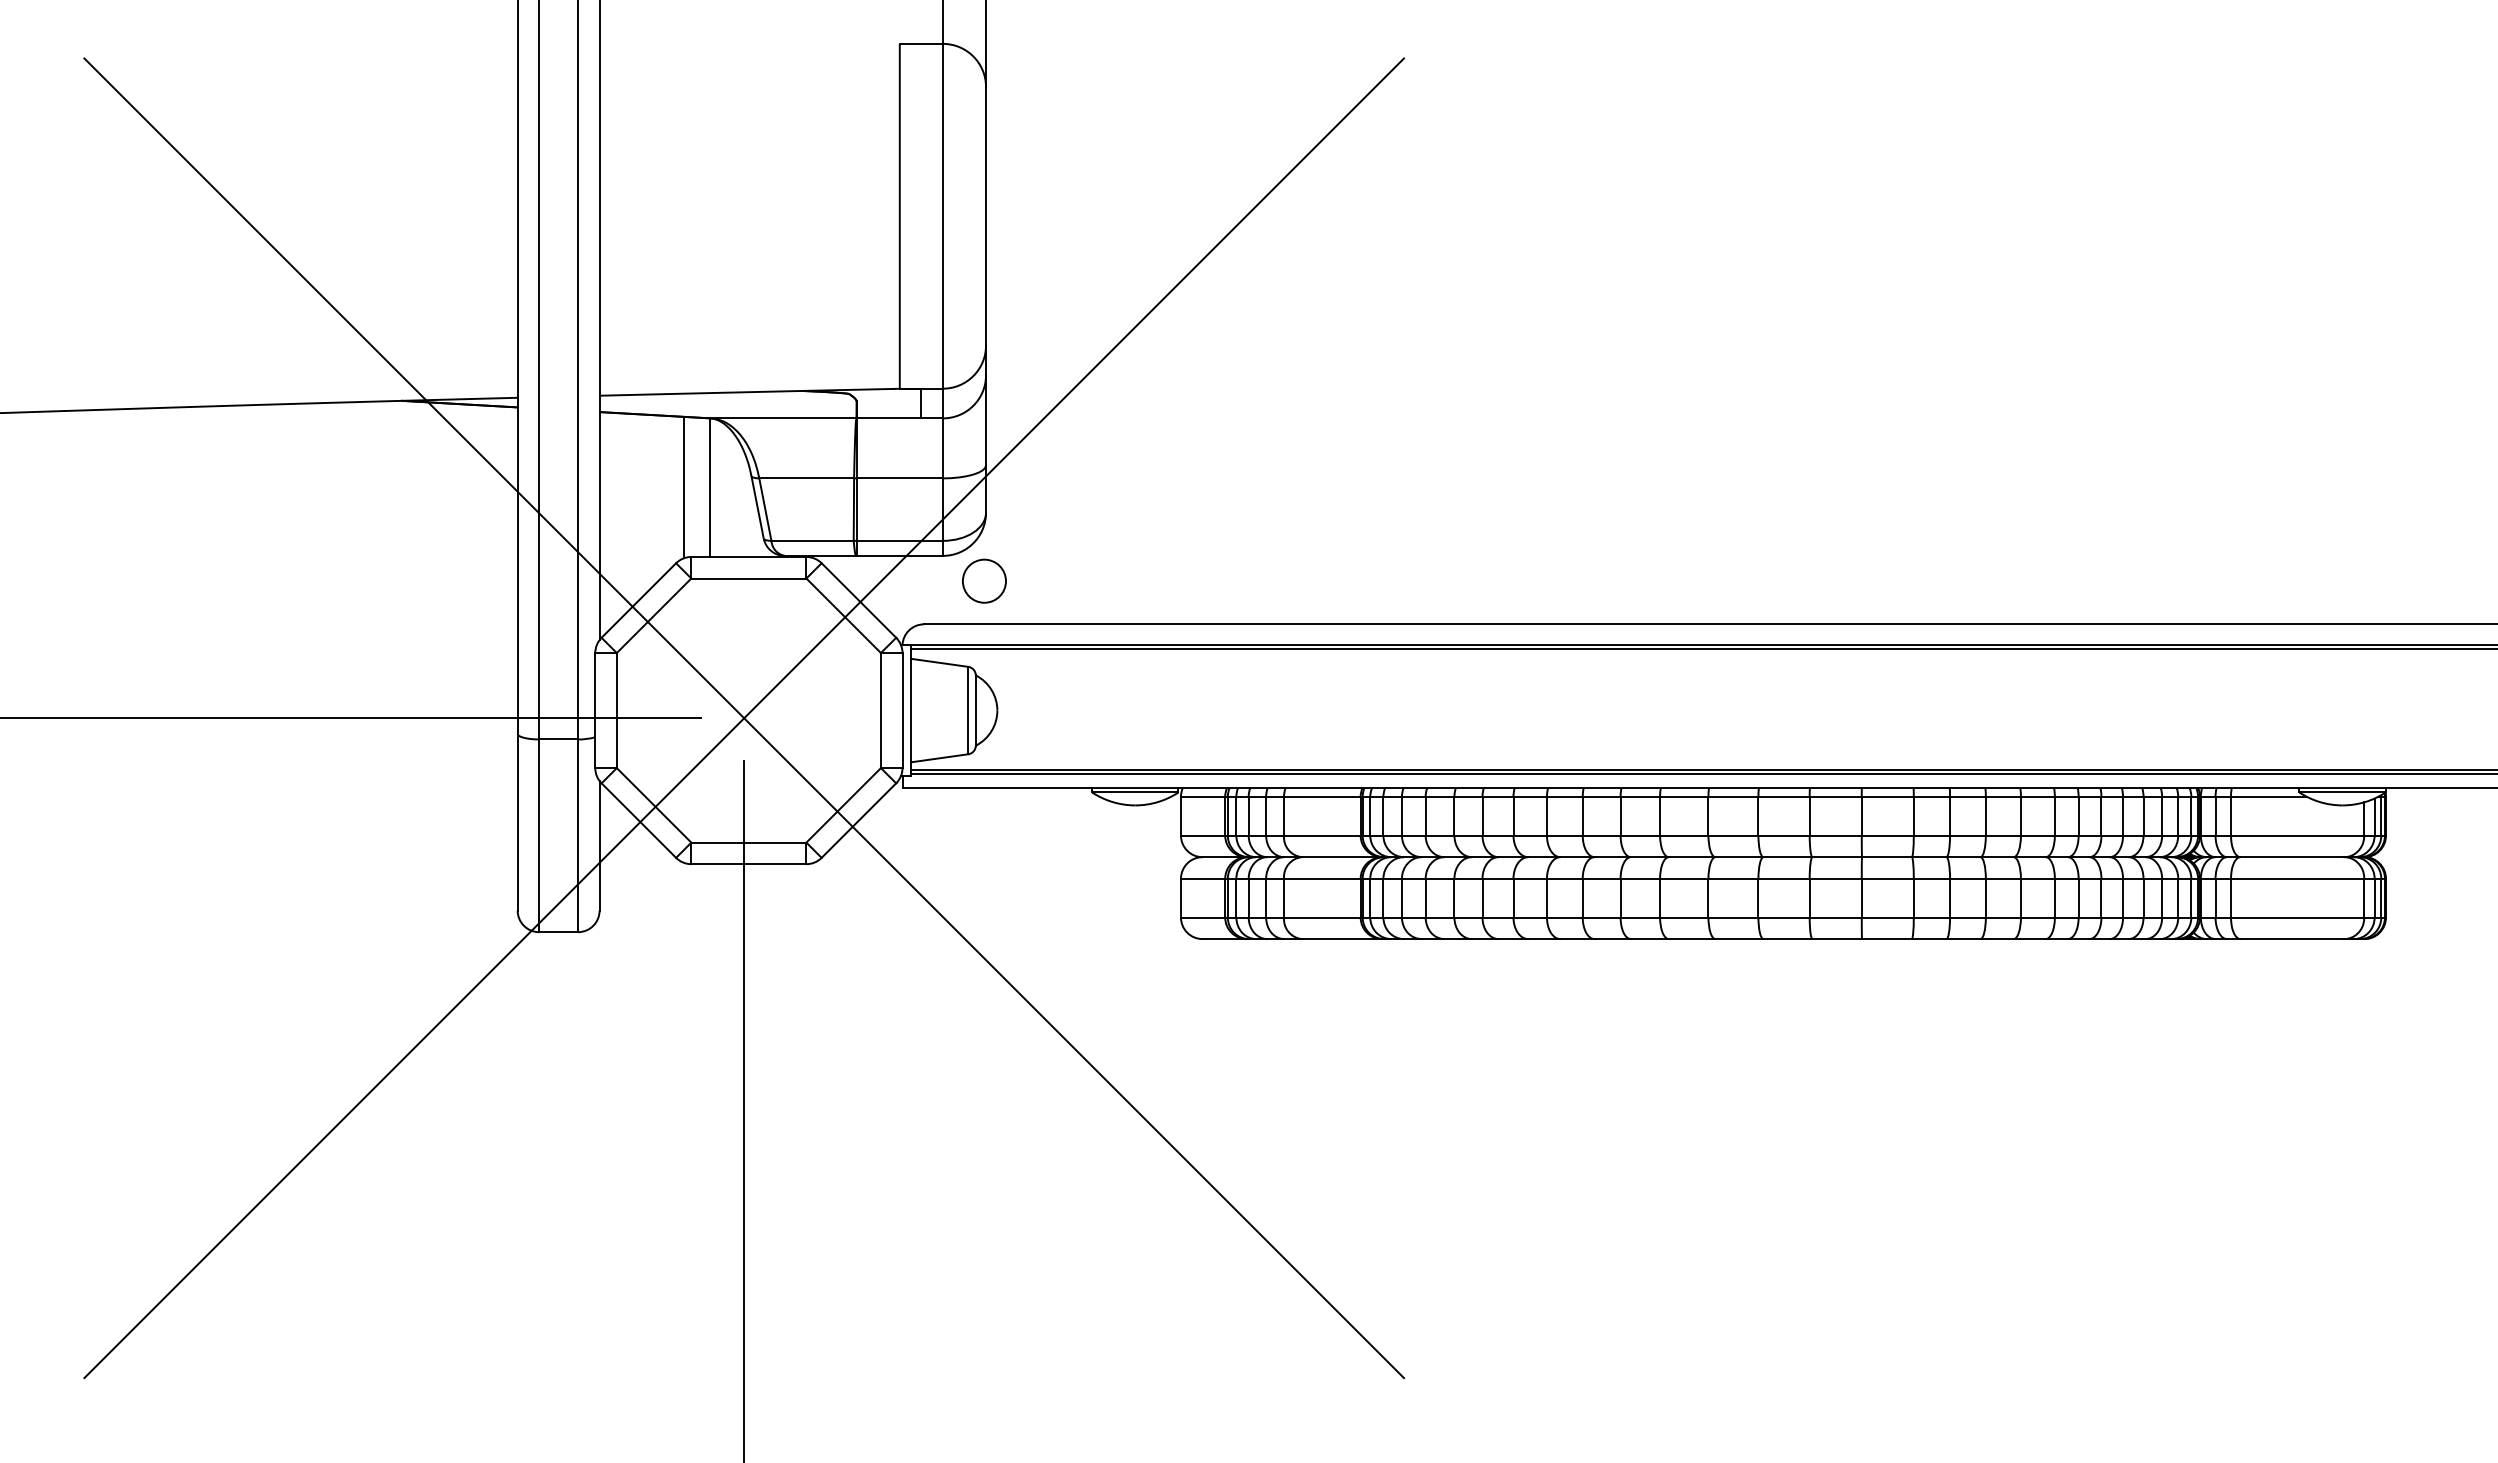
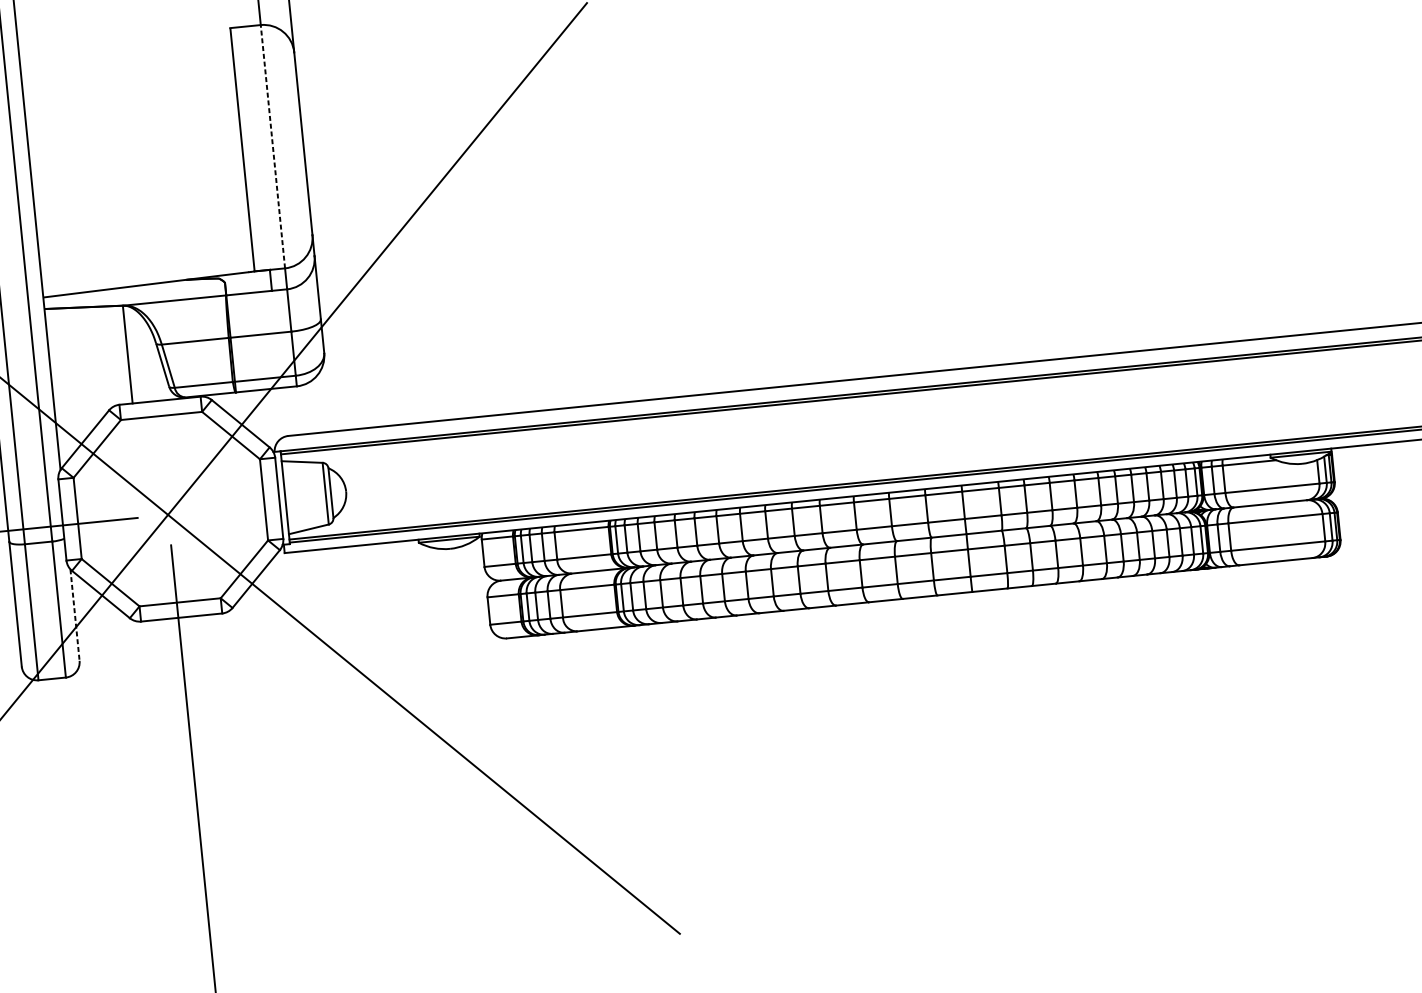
line: (942, 215) -> (272, 146), solid -> dashed
line: (684, 487) -> (109, 356), removed
circle: (984, 580) -> (327, 400), removed
line: (599, 845) -> (74, 614), solid -> dashed

